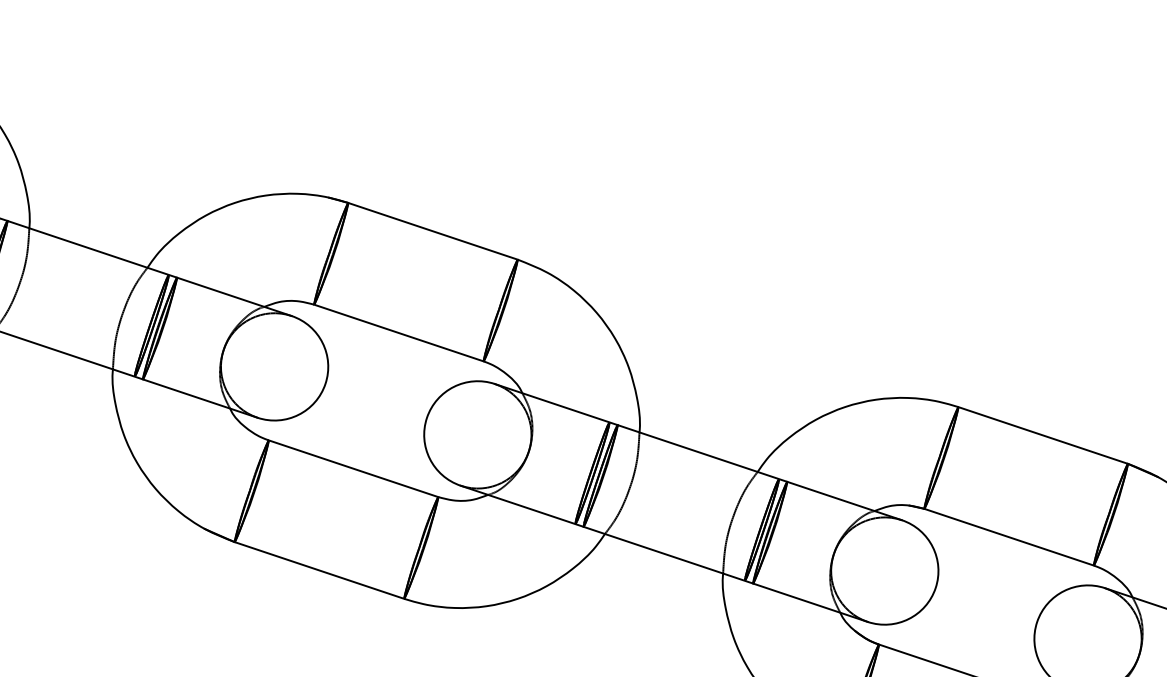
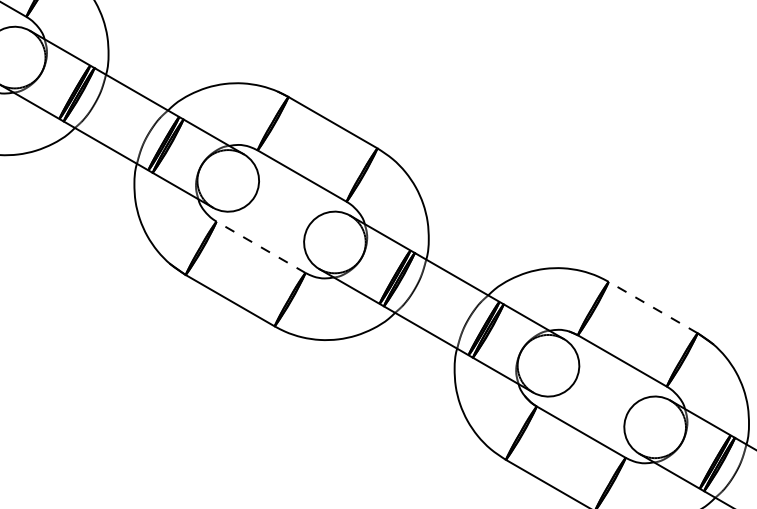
line: (1041, 435) -> (652, 307), solid -> dashed
line: (352, 469) -> (260, 247), solid -> dashed

